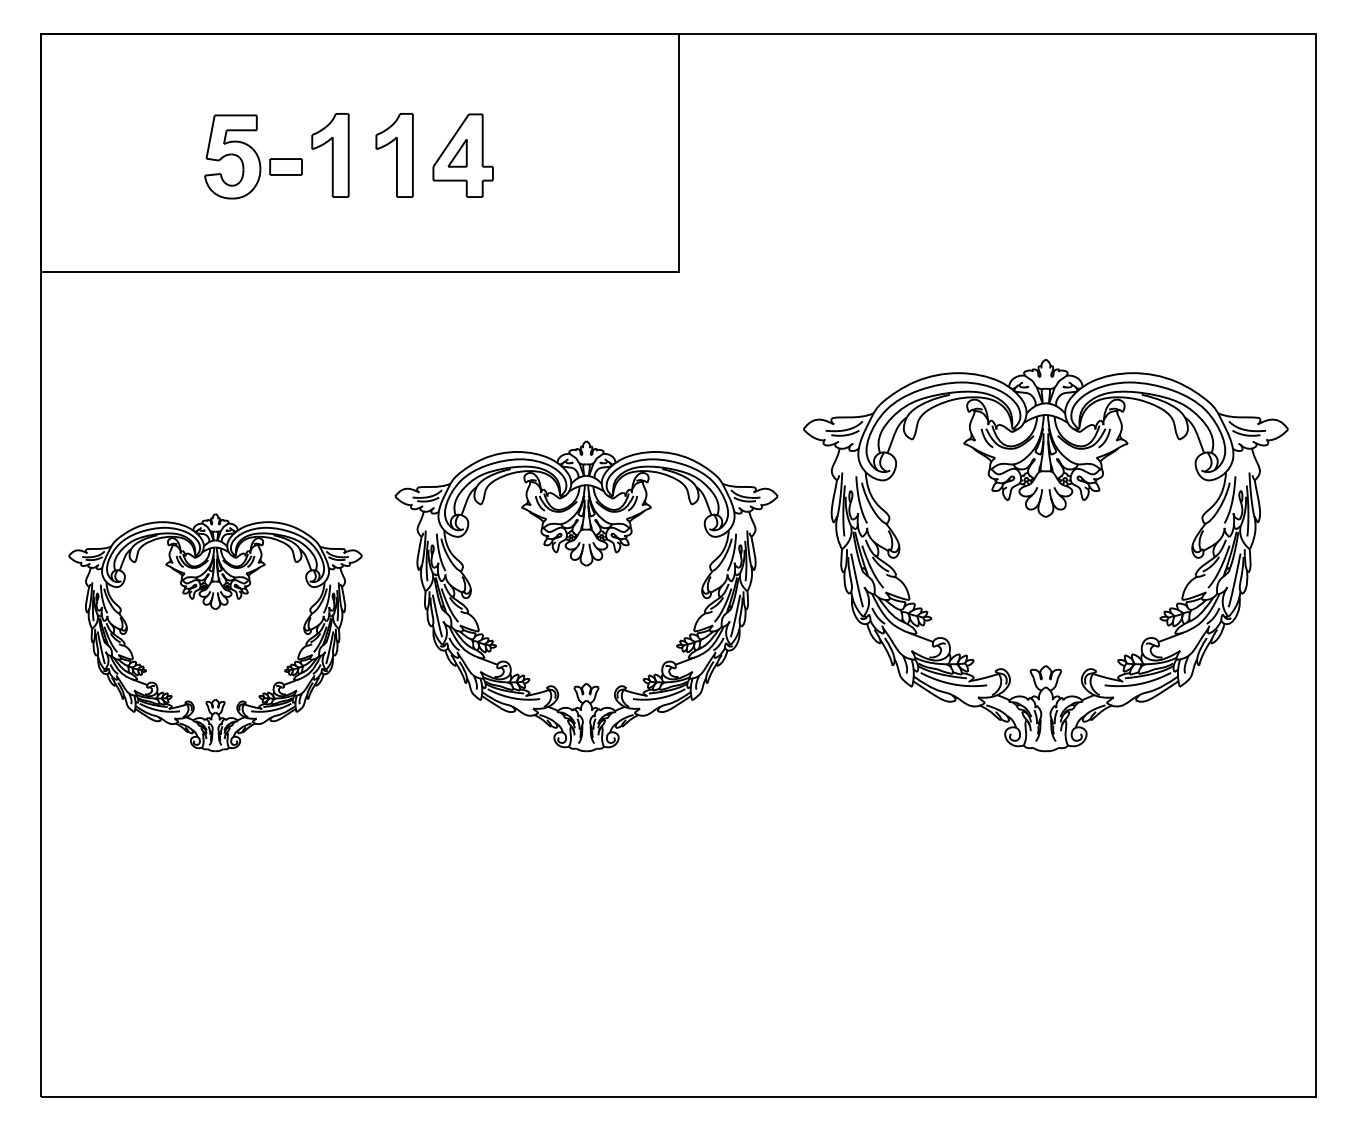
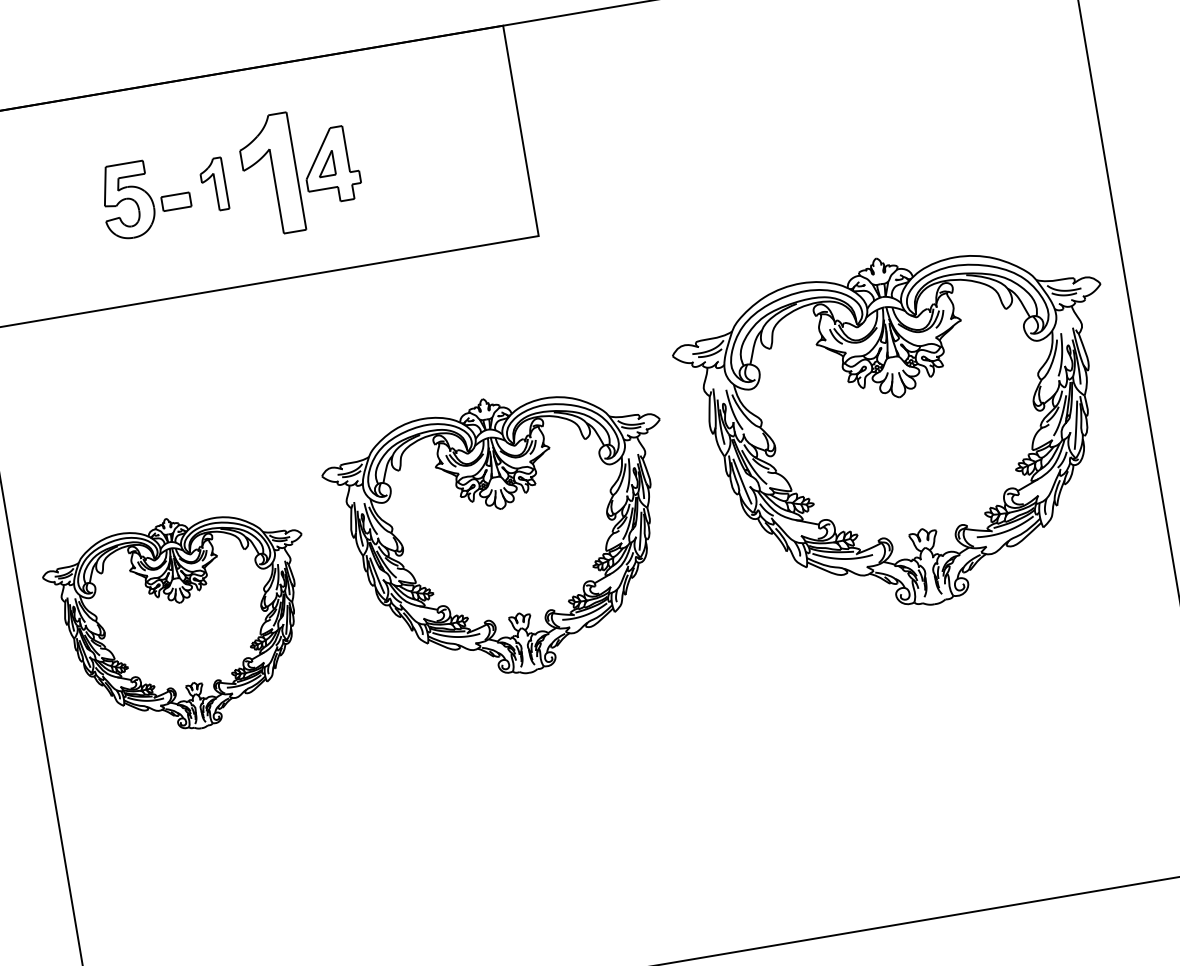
part: (330, 155) -> (213, 185), size x0.7
part: (394, 155) -> (270, 175), size x1.6

